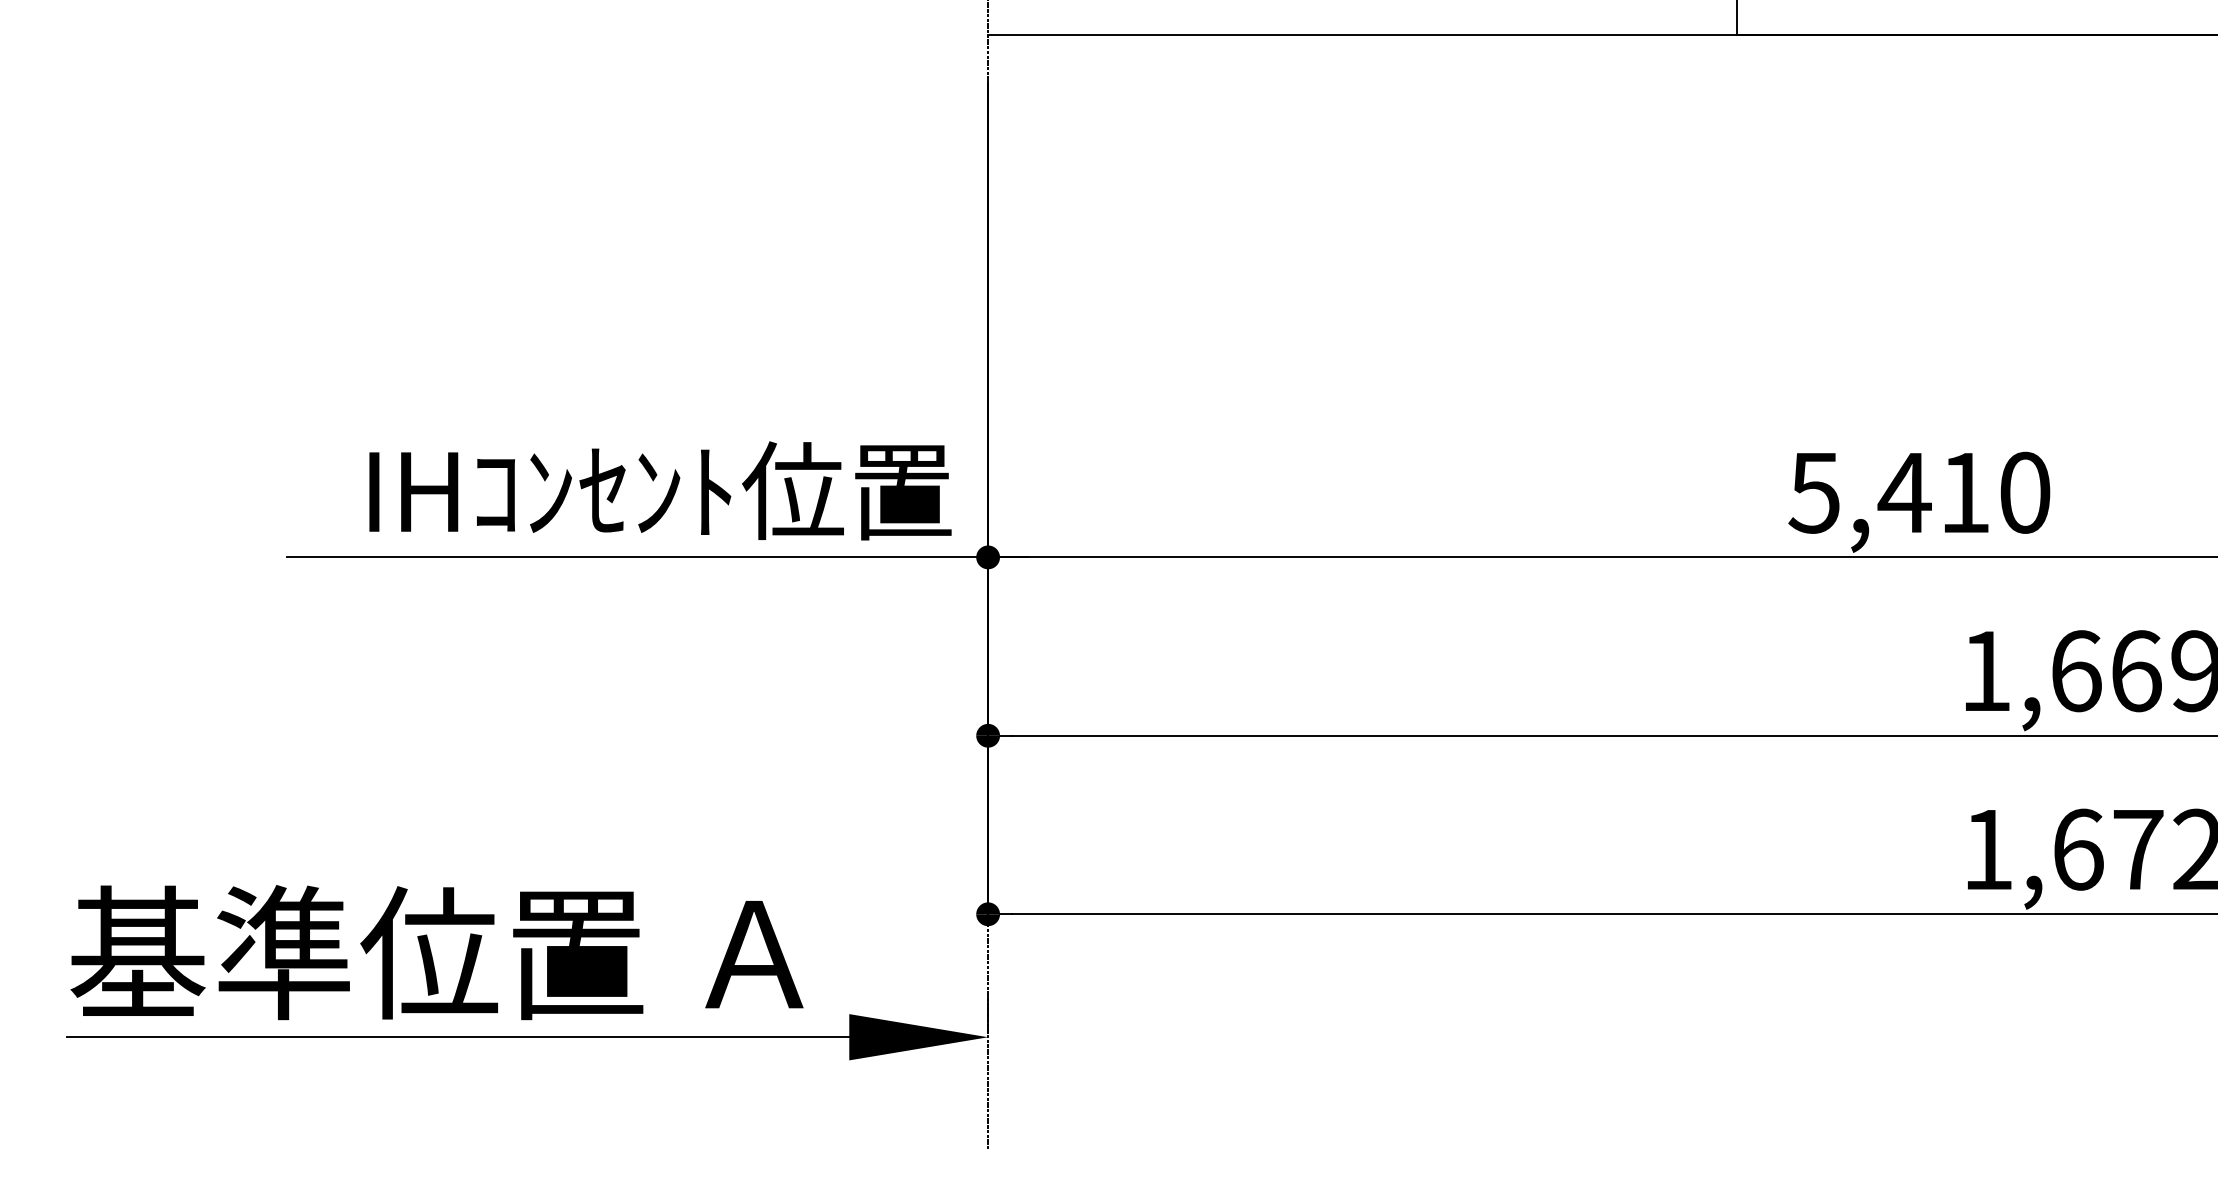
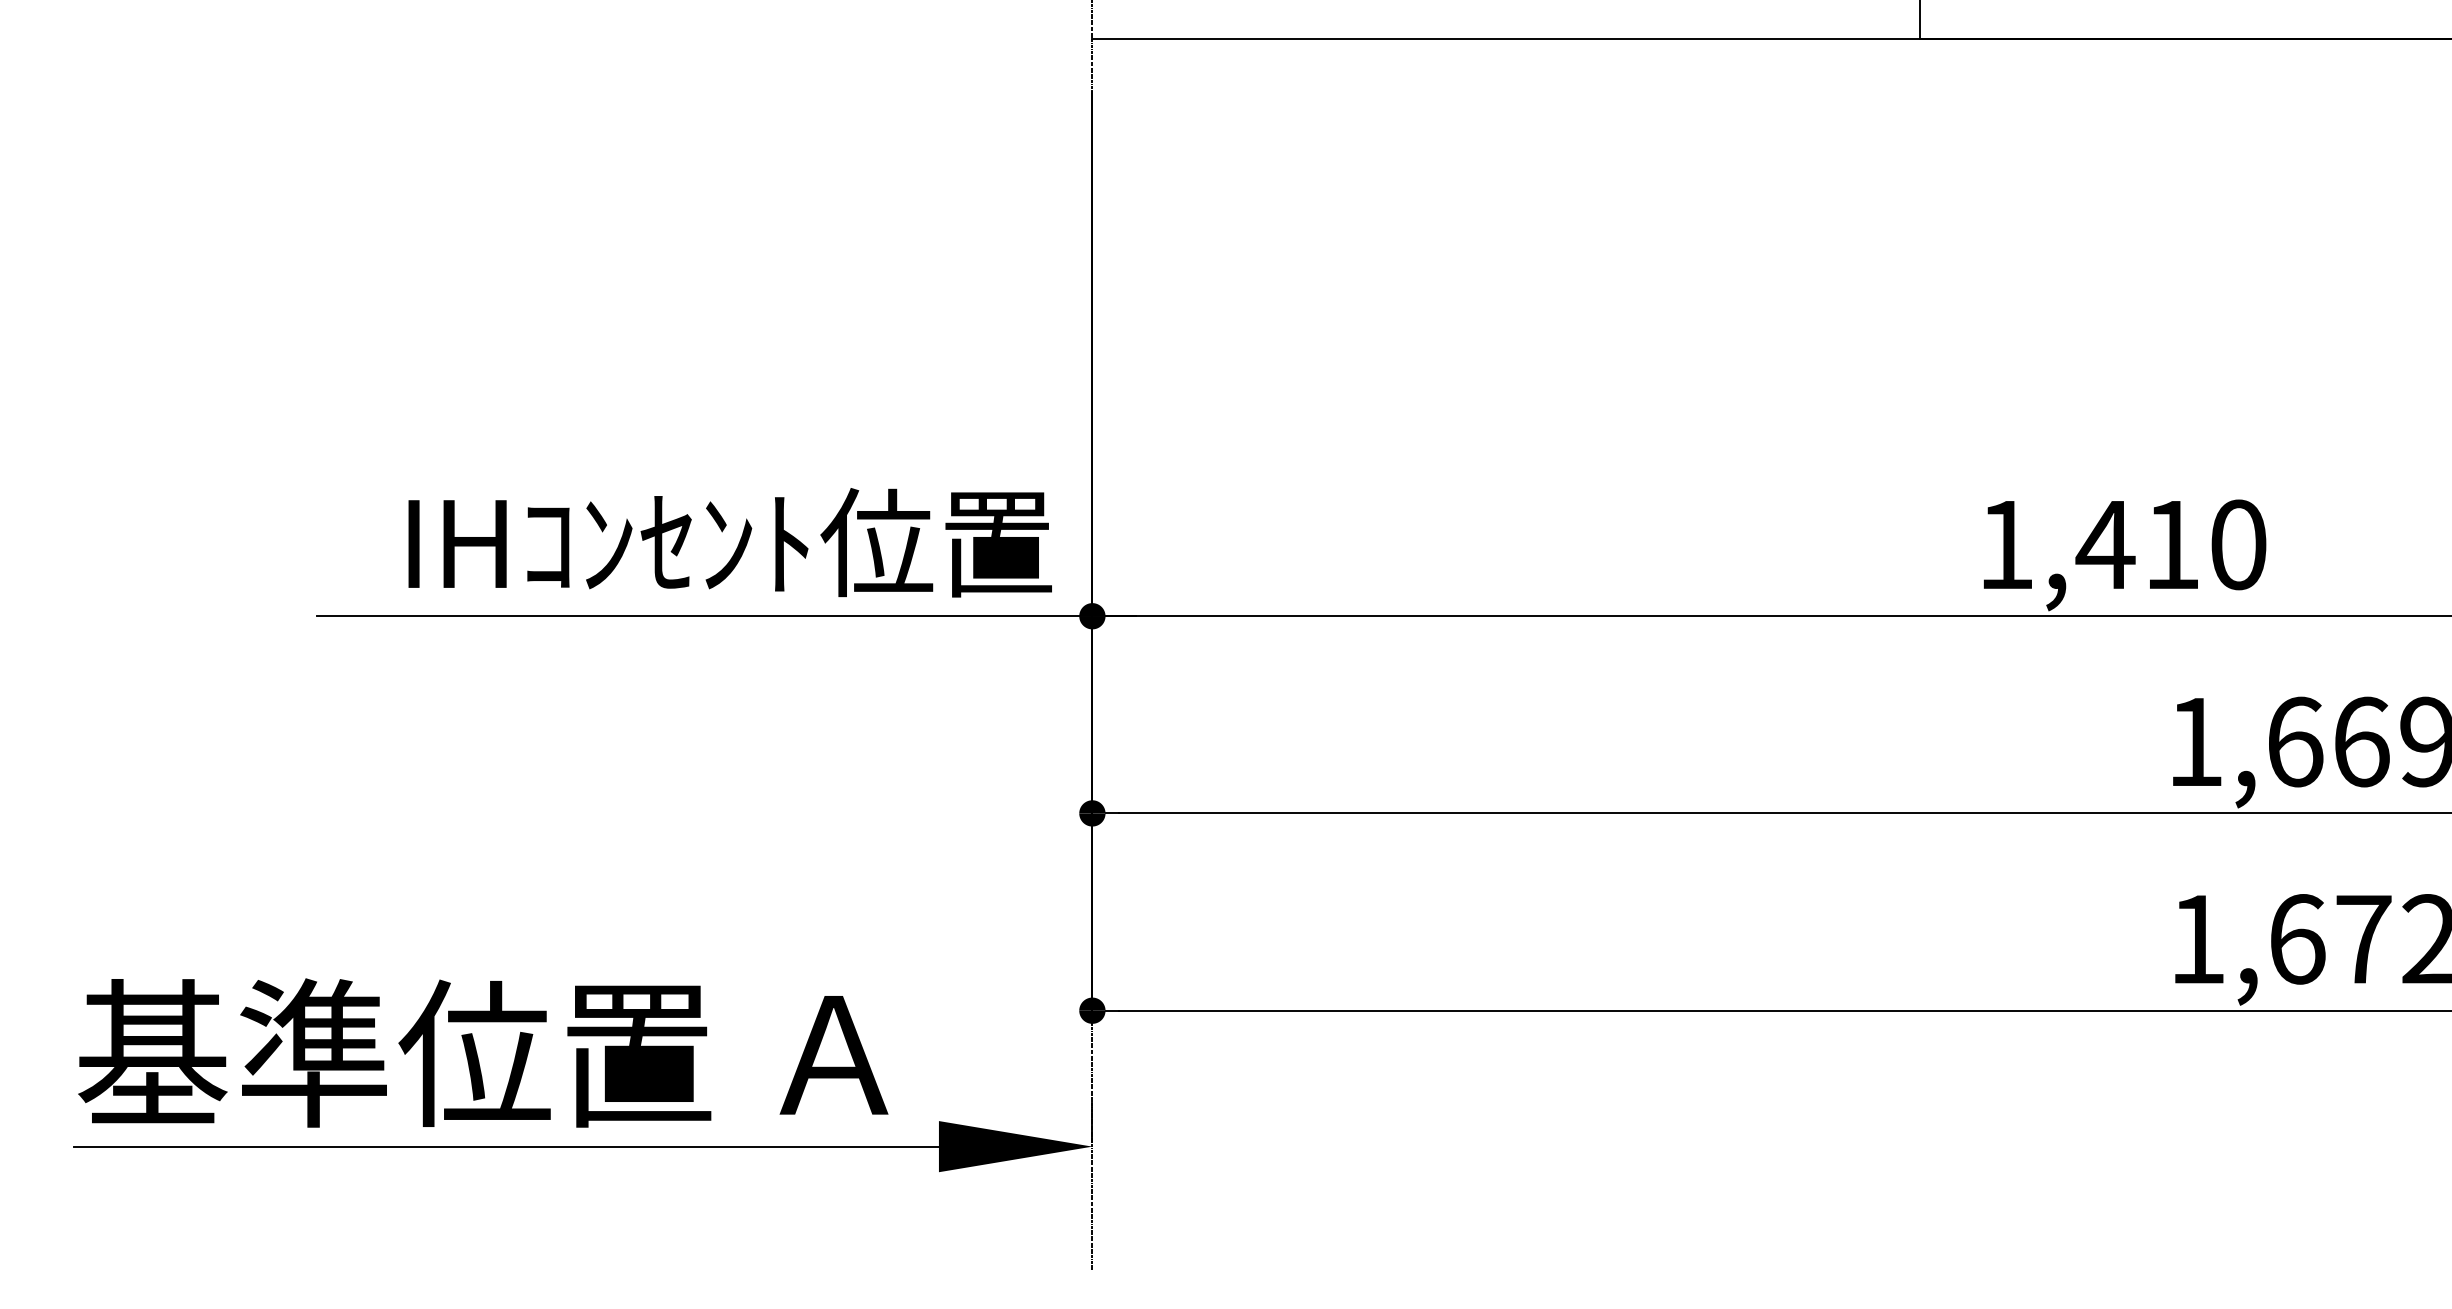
text: (1813, 493) -> (2004, 545), 5,410 -> 1,410

